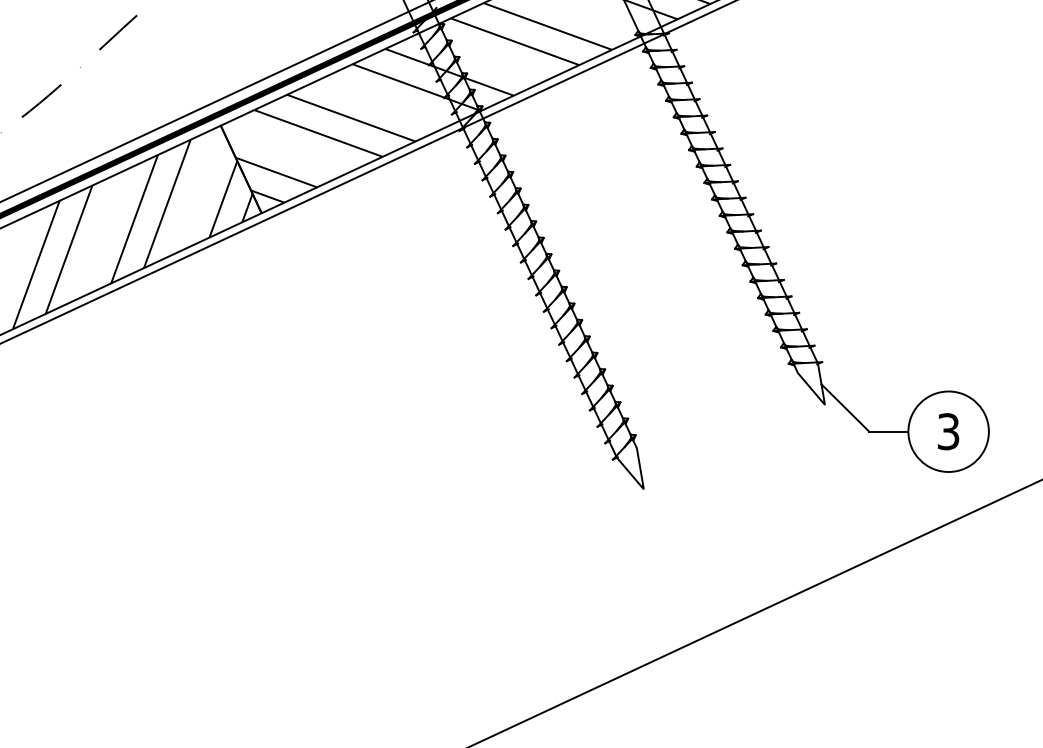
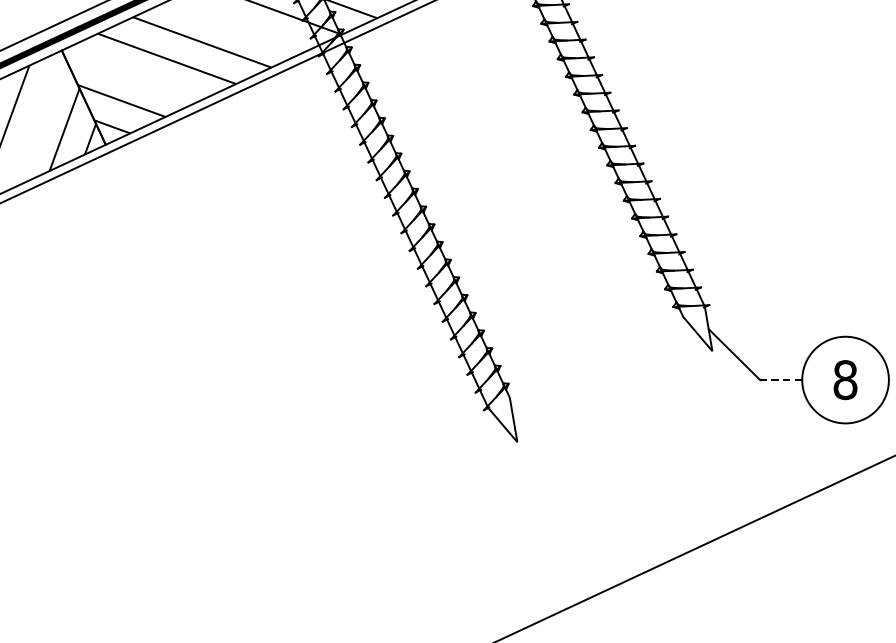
line: (888, 431) -> (780, 379), solid -> dashed
text: (948, 431) -> (845, 379), 3 -> 8

